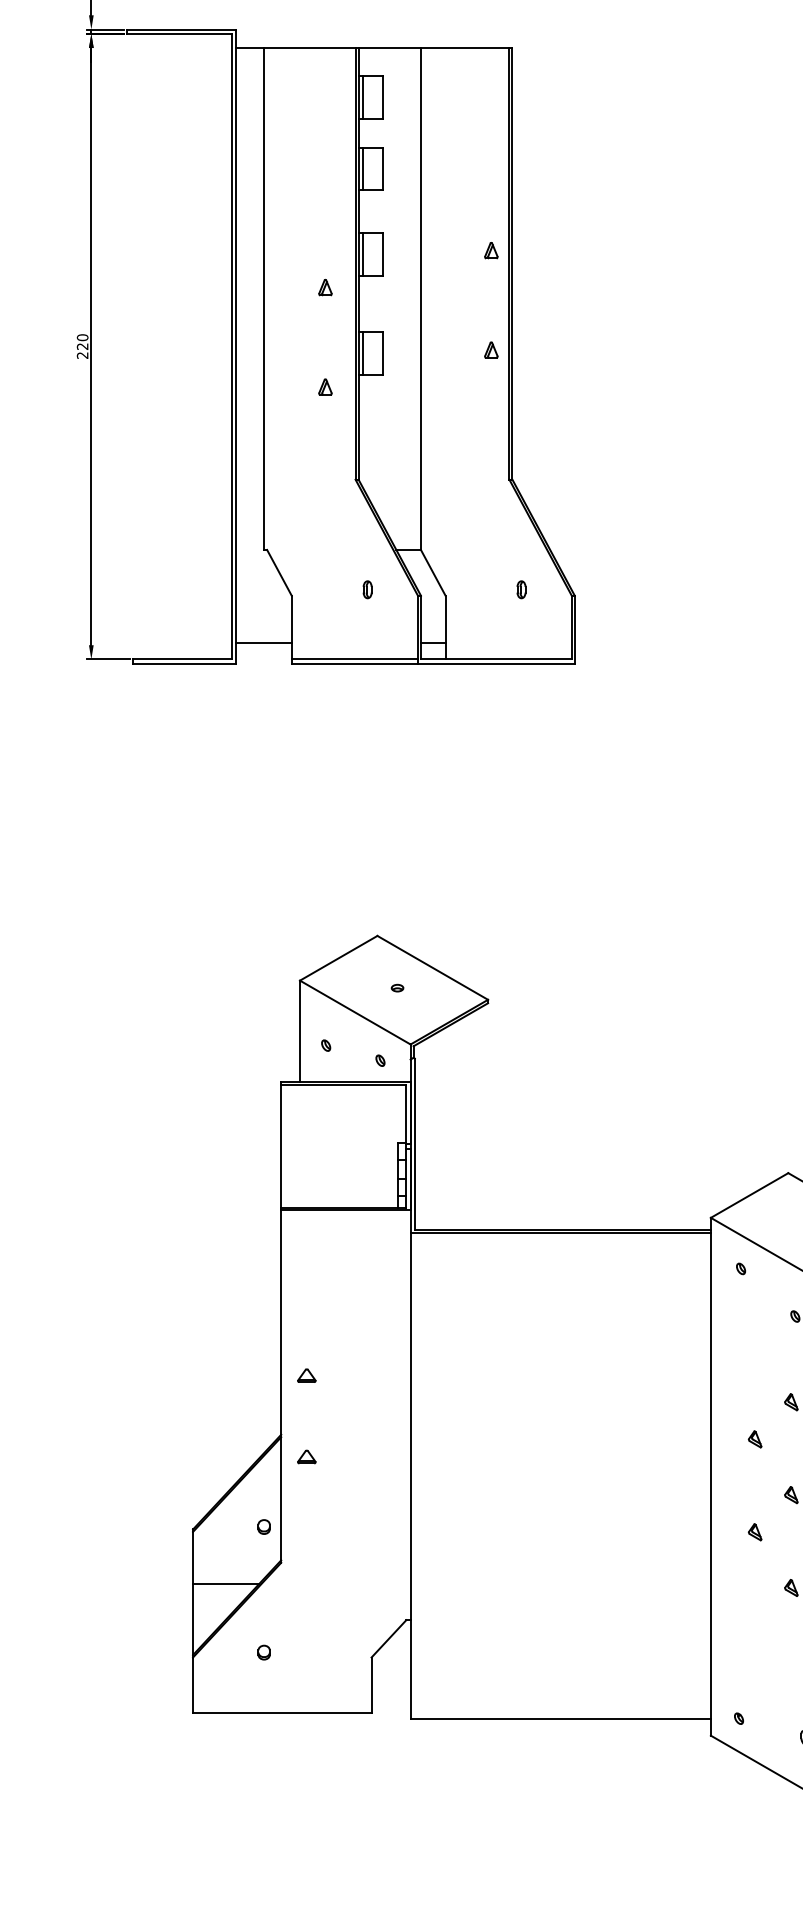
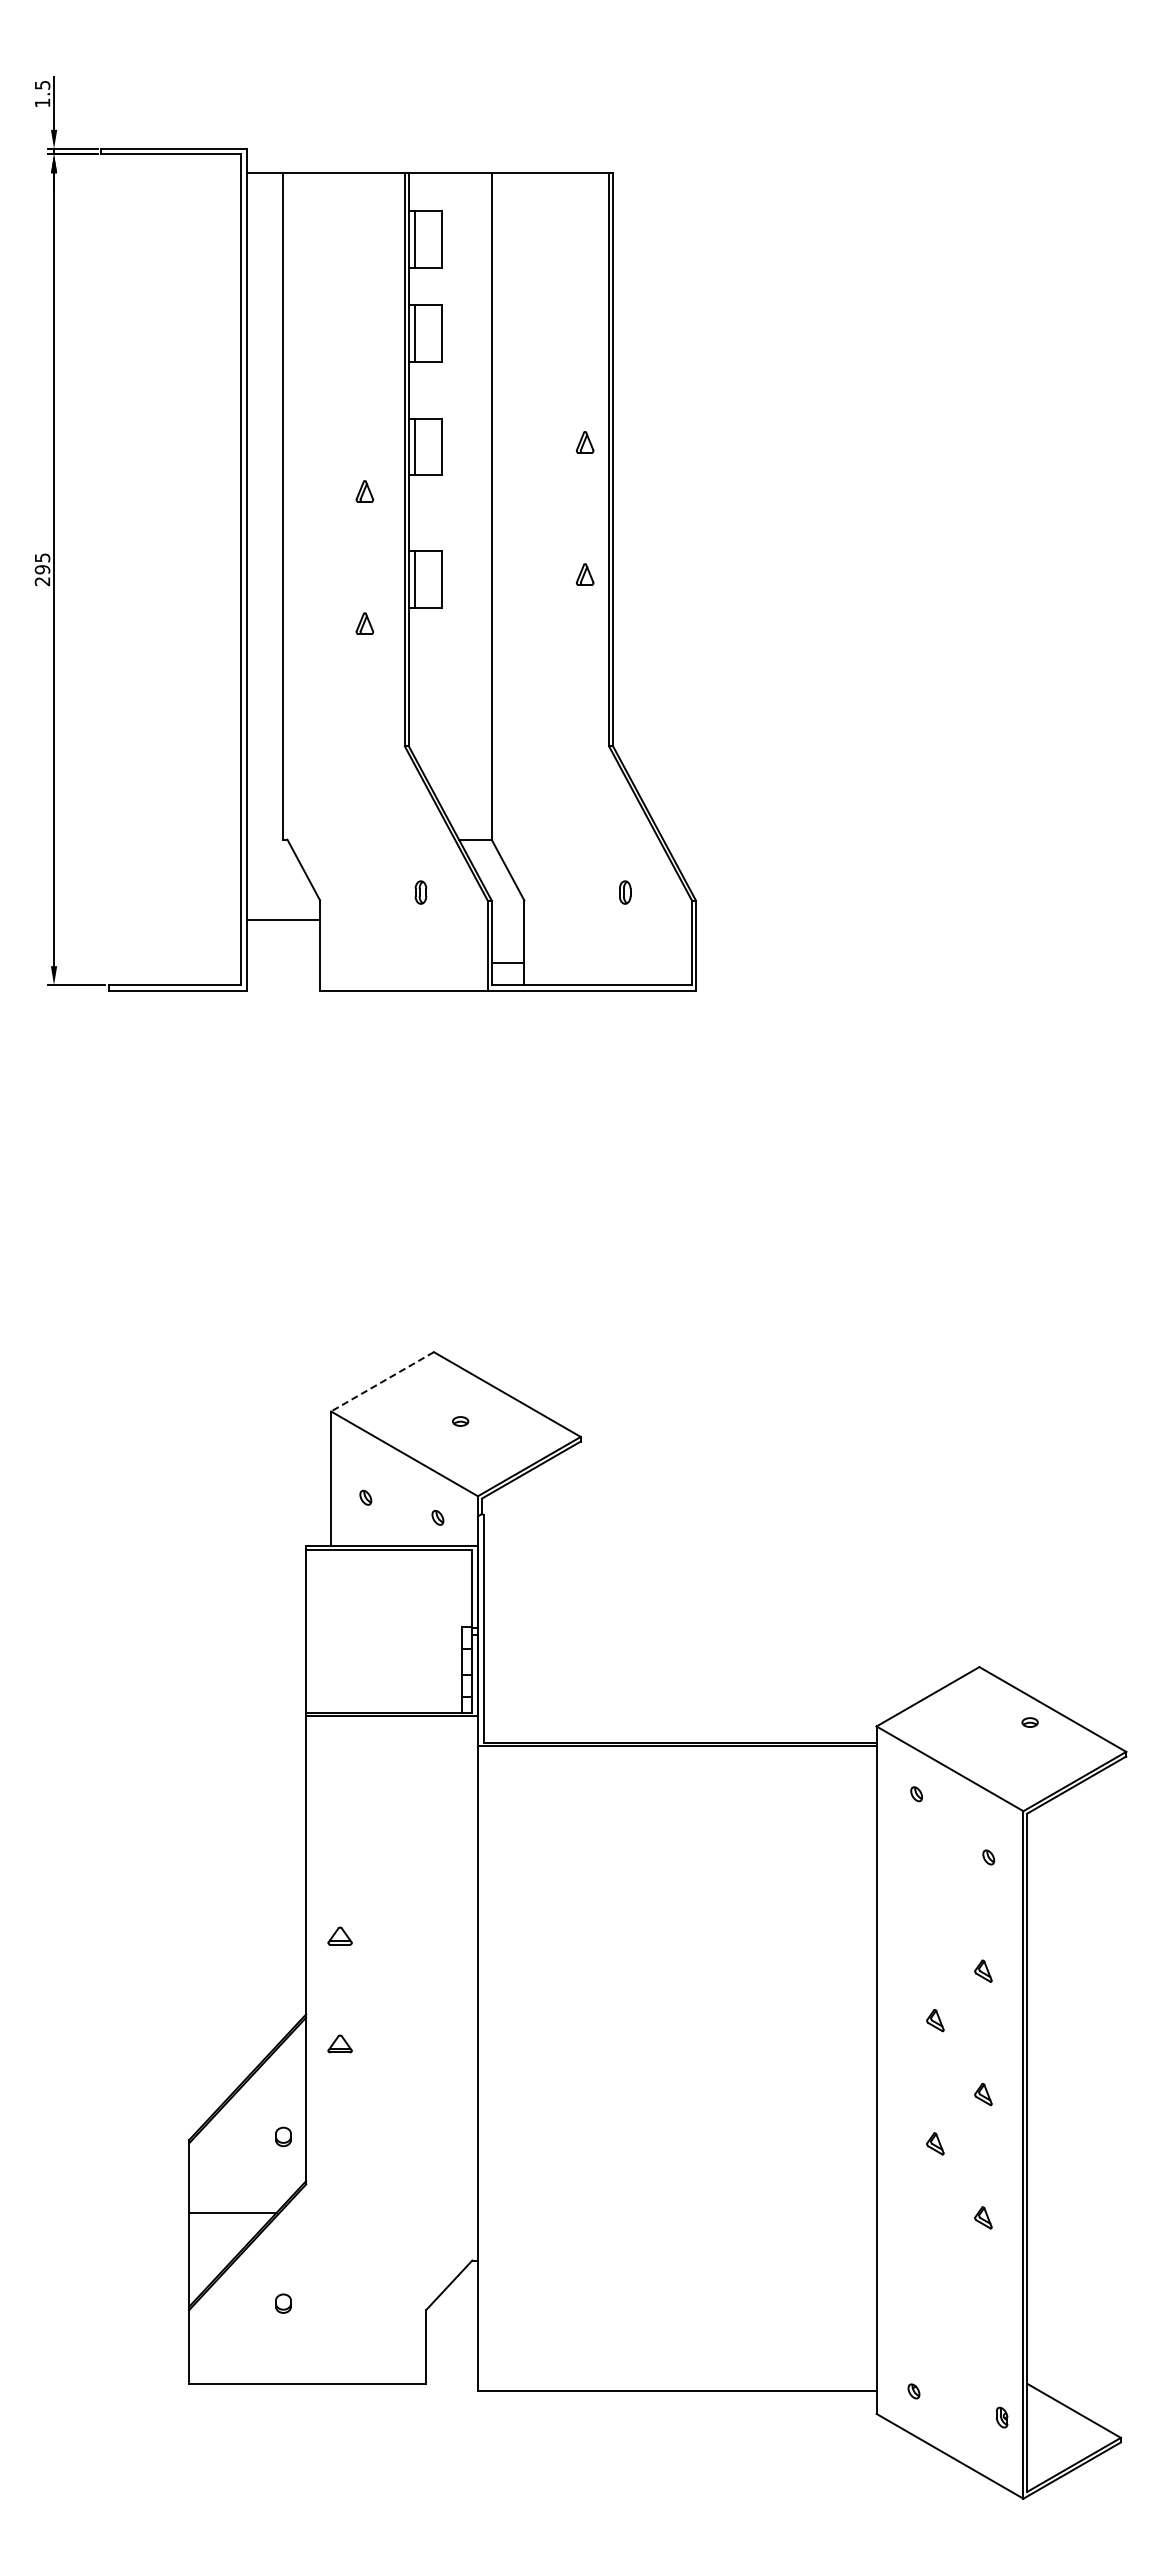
text: (82, 341) -> (42, 563), 220 -> 295
line: (264, 643) -> (283, 920), moved
line: (354, 659) -> (403, 985), removed
line: (338, 958) -> (382, 1382), solid -> dashed

